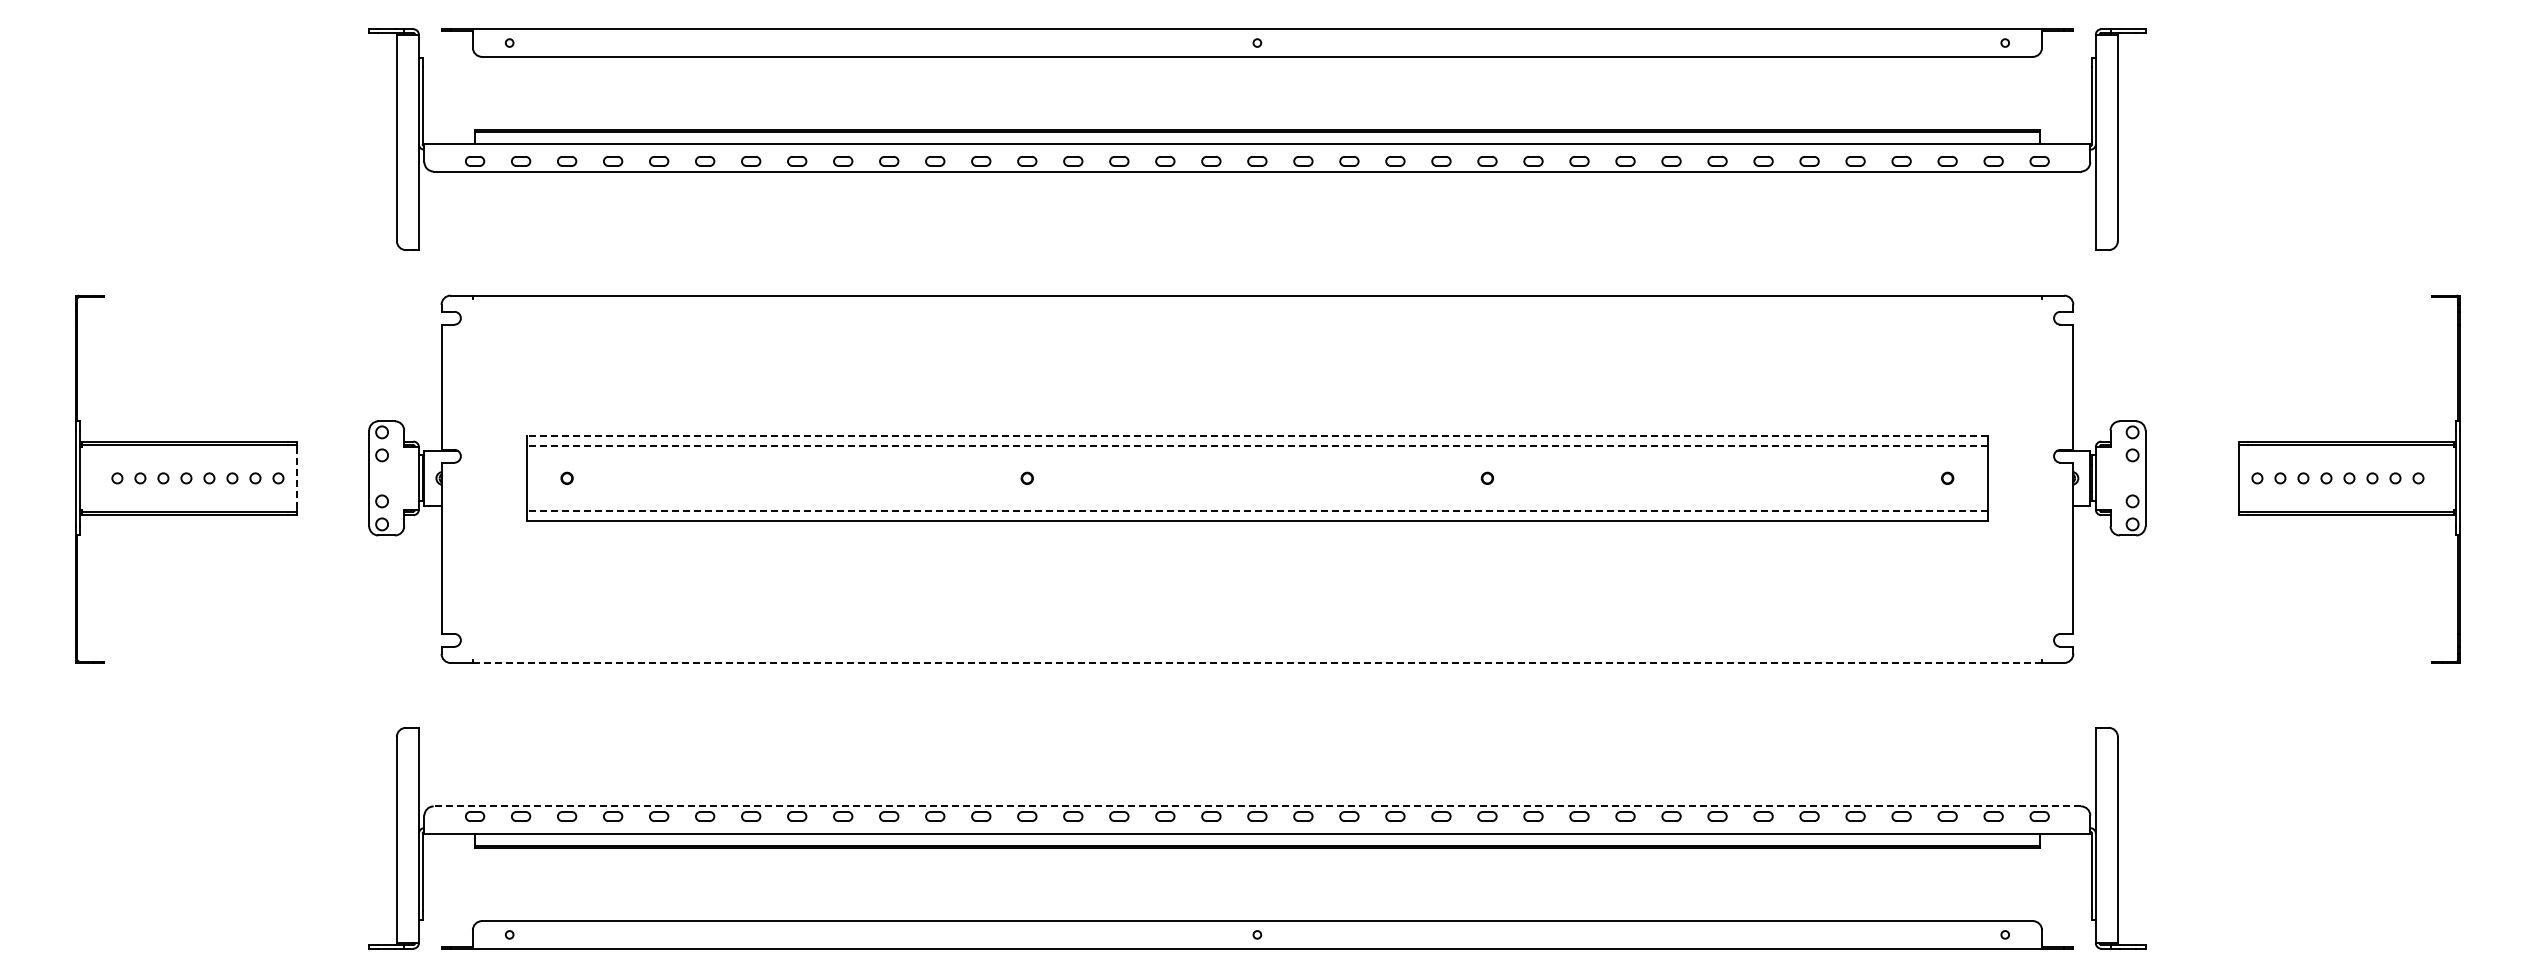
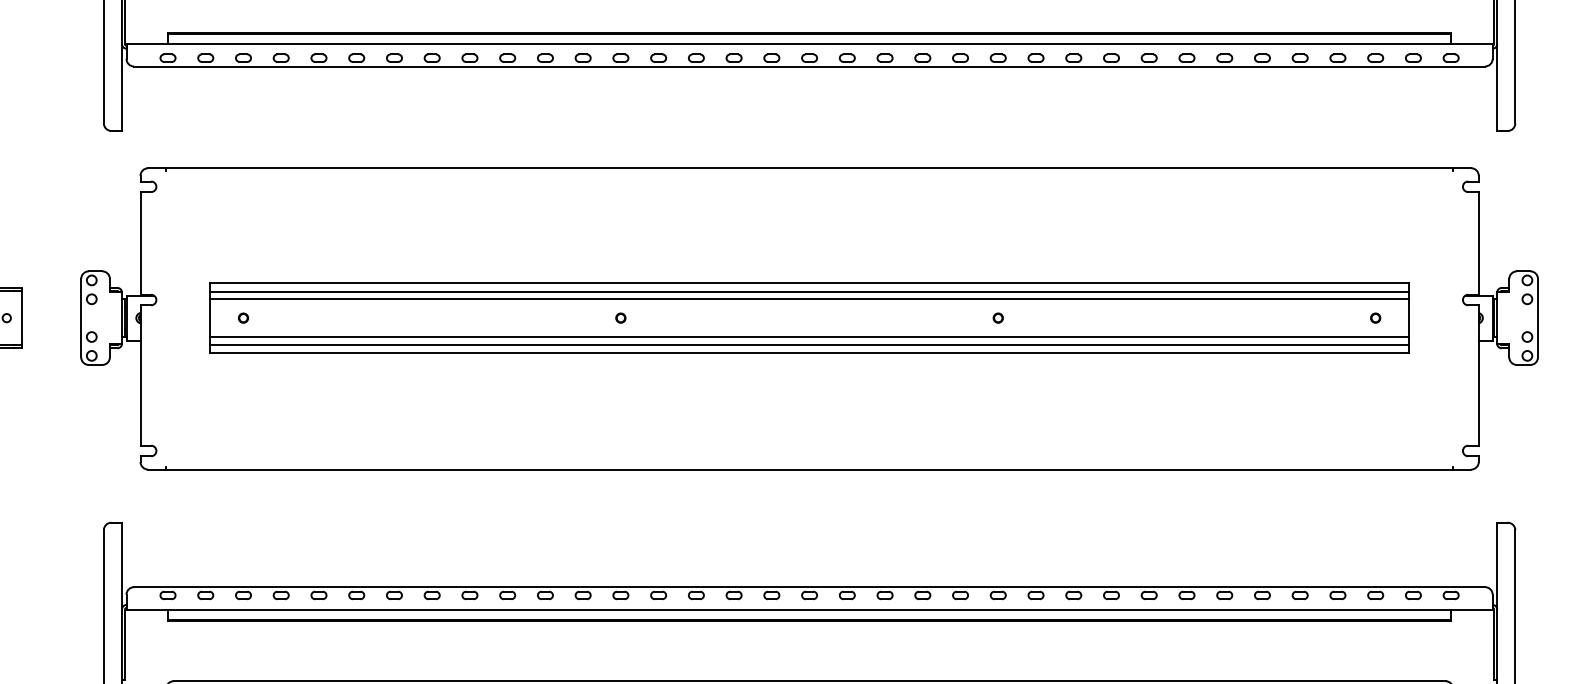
line: (1257, 436) -> (809, 283), dashed -> solid
line: (1257, 446) -> (809, 291), dashed -> solid
line: (1257, 455) -> (809, 299), added
line: (296, 478) -> (21, 318), dashed -> solid
line: (1257, 501) -> (809, 337), added
line: (1257, 510) -> (809, 344), dashed -> solid
line: (1257, 663) -> (809, 469), dashed -> solid
line: (1257, 806) -> (809, 587), dashed -> solid

